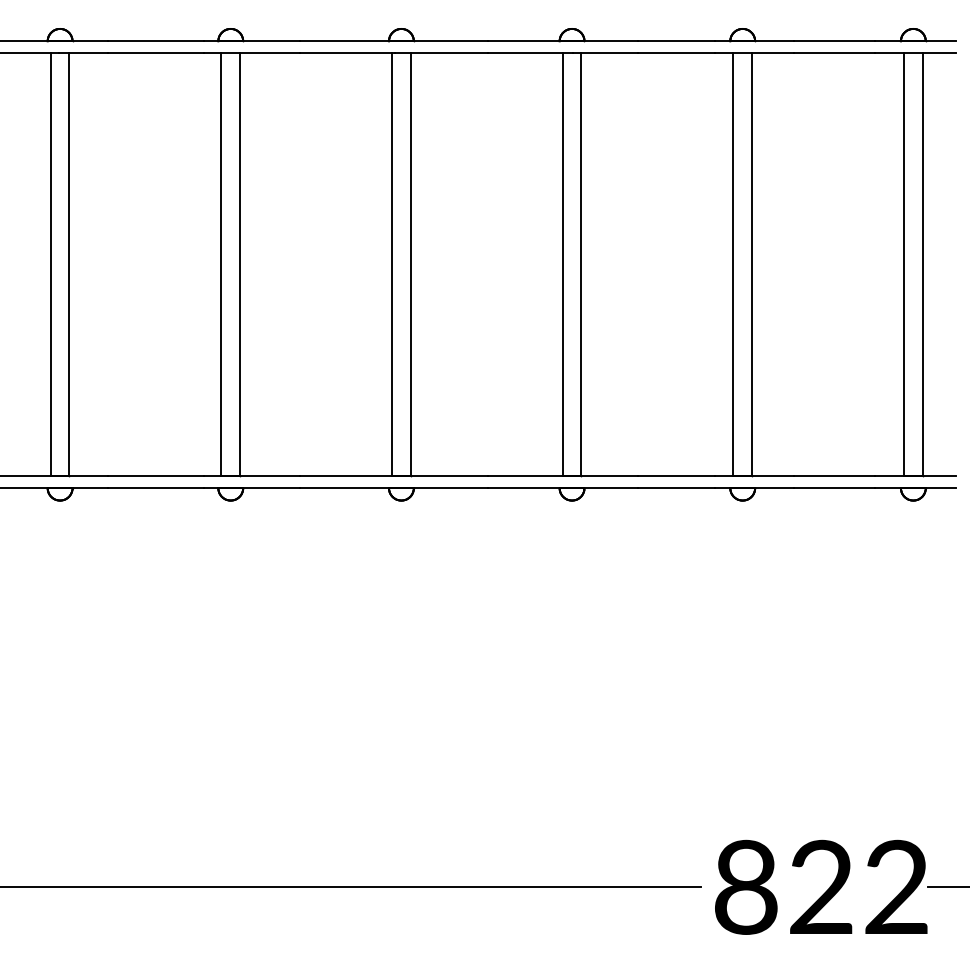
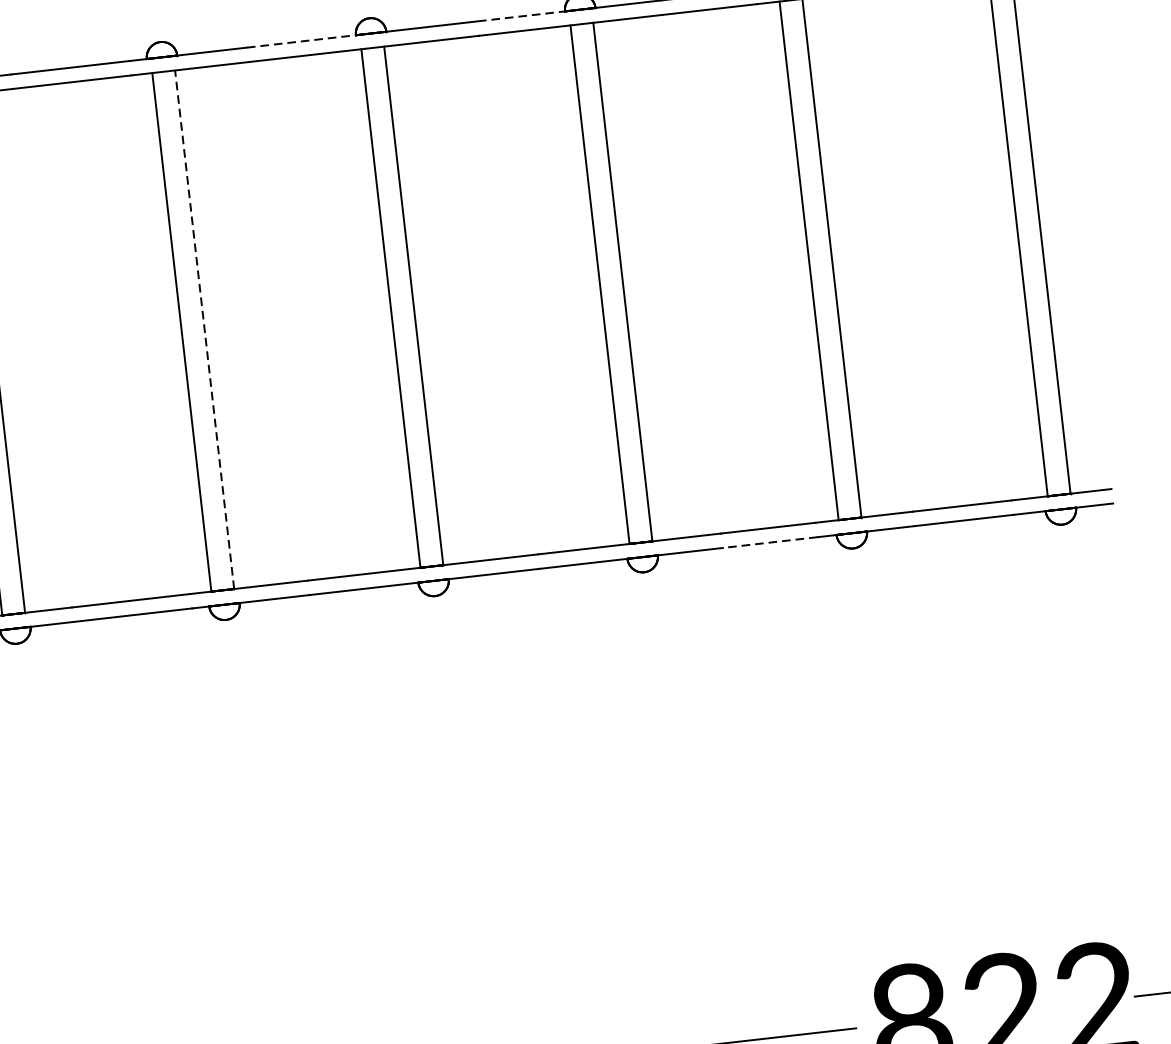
line: (347, 41) -> (305, 41), solid -> dashed
line: (529, 41) -> (528, 15), solid -> dashed
line: (240, 264) -> (205, 329), solid -> dashed
line: (676, 488) -> (770, 542), solid -> dashed

